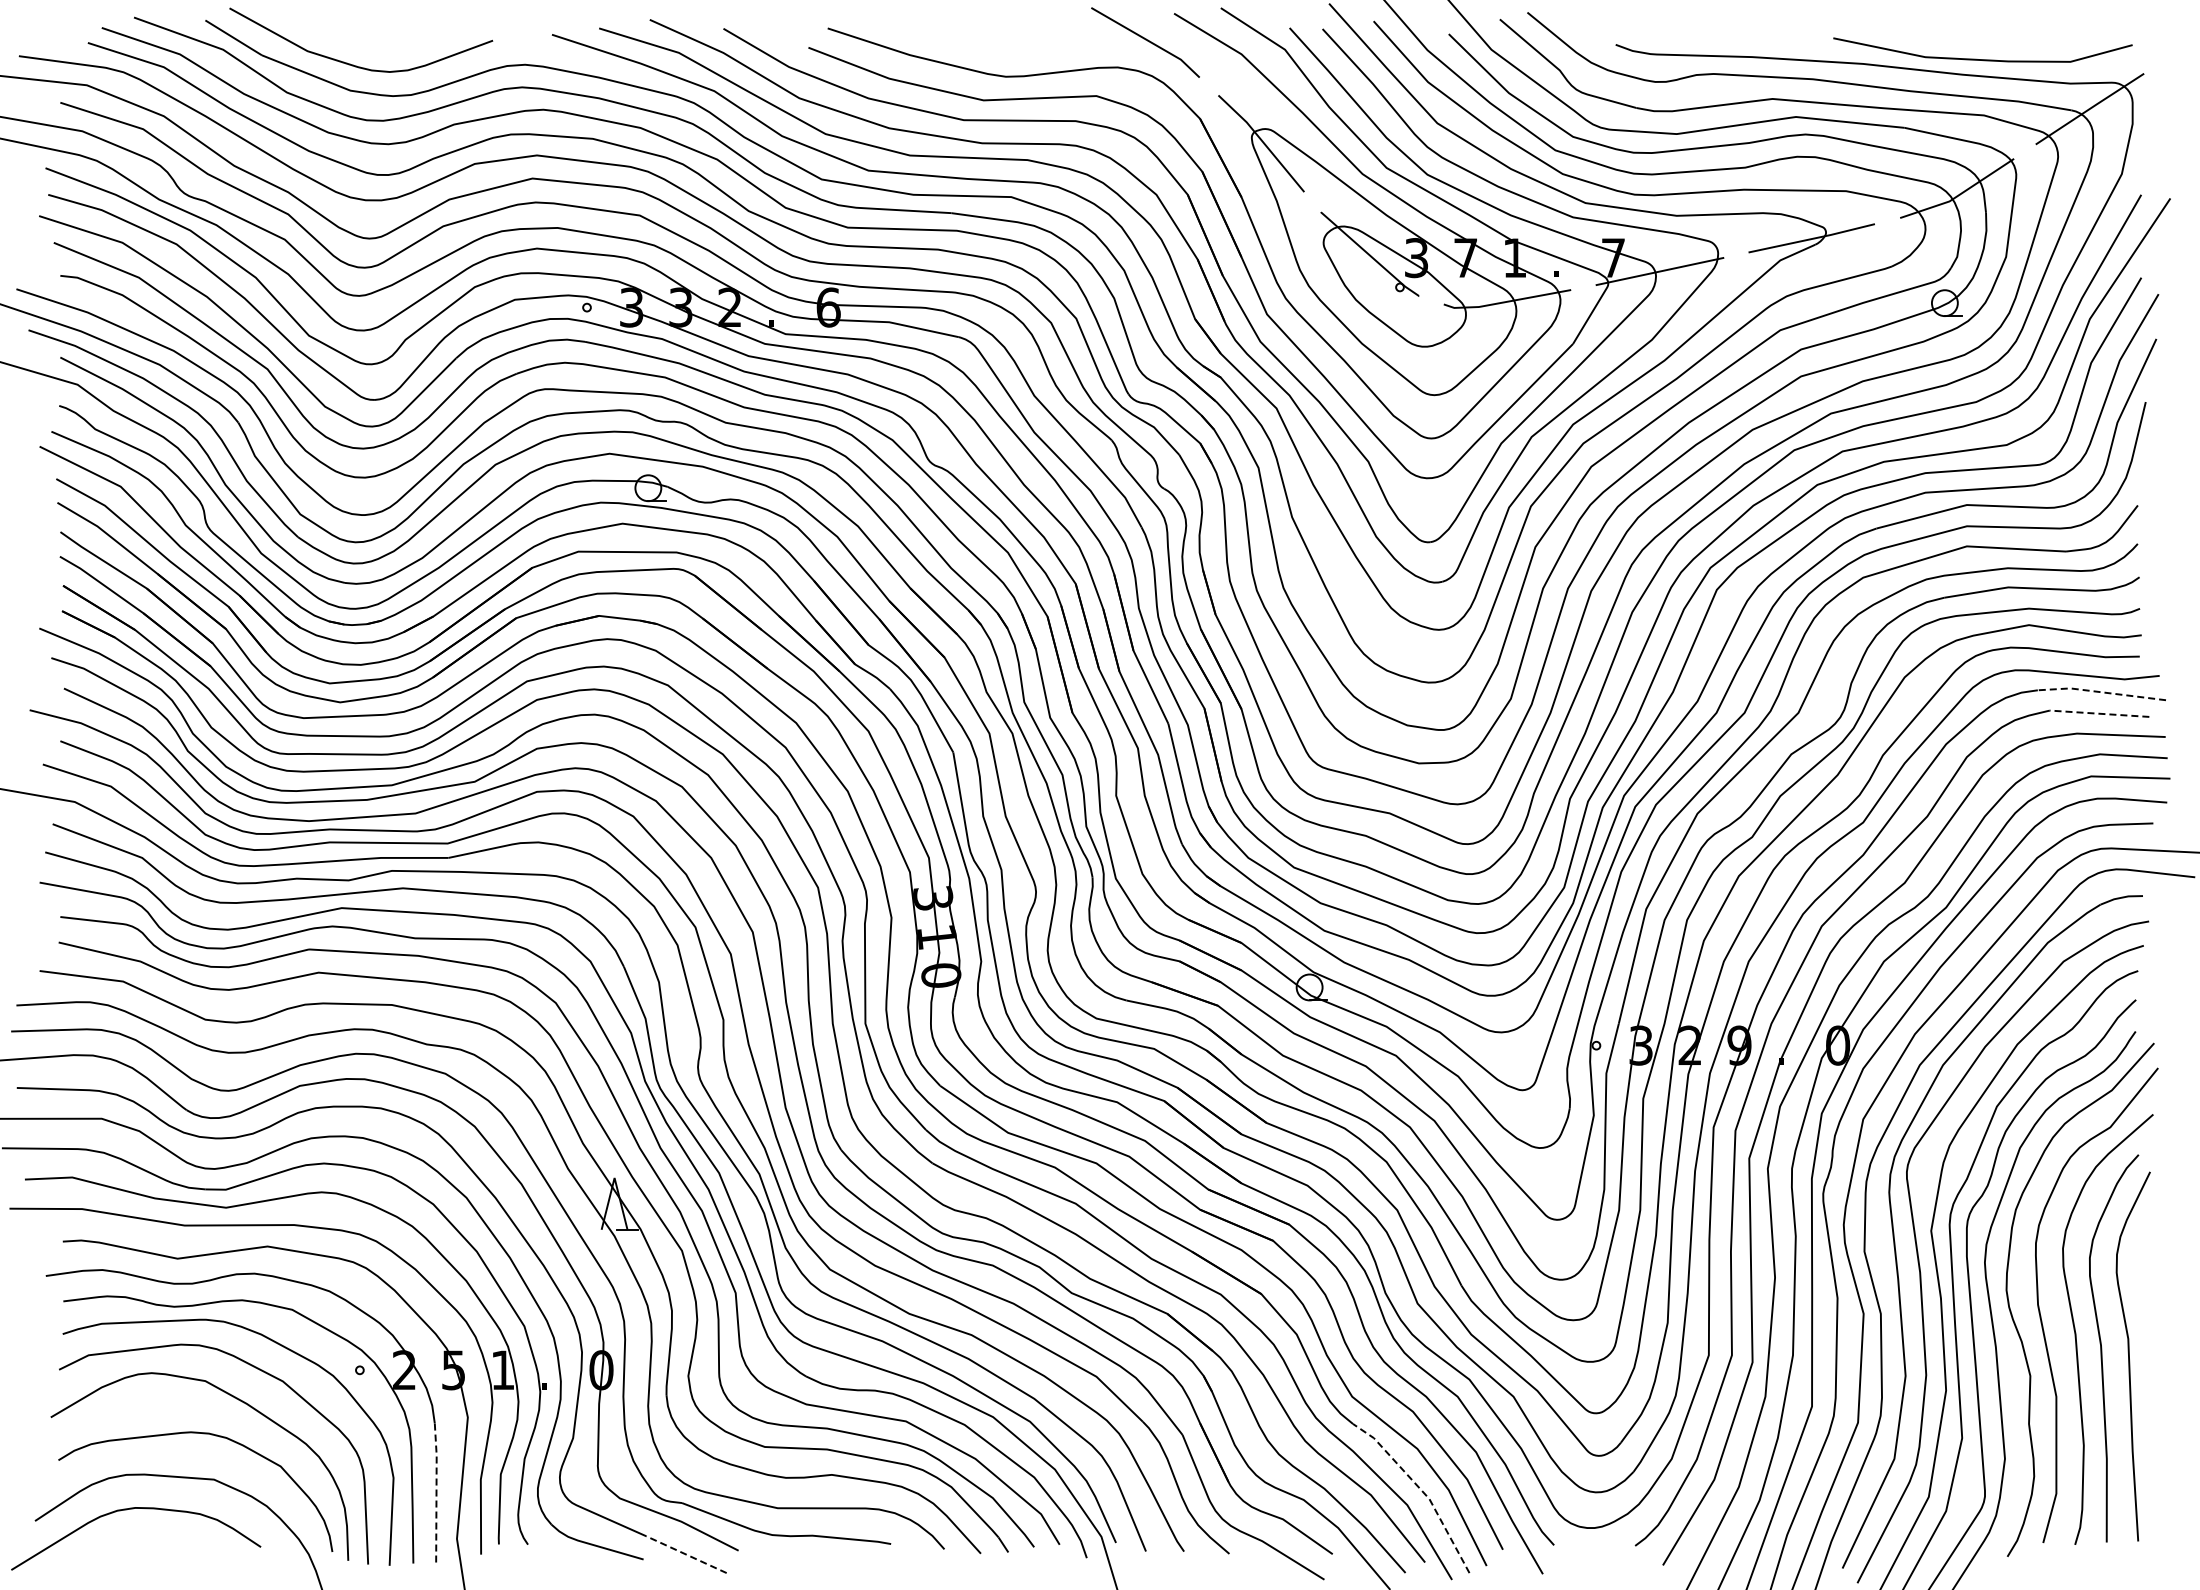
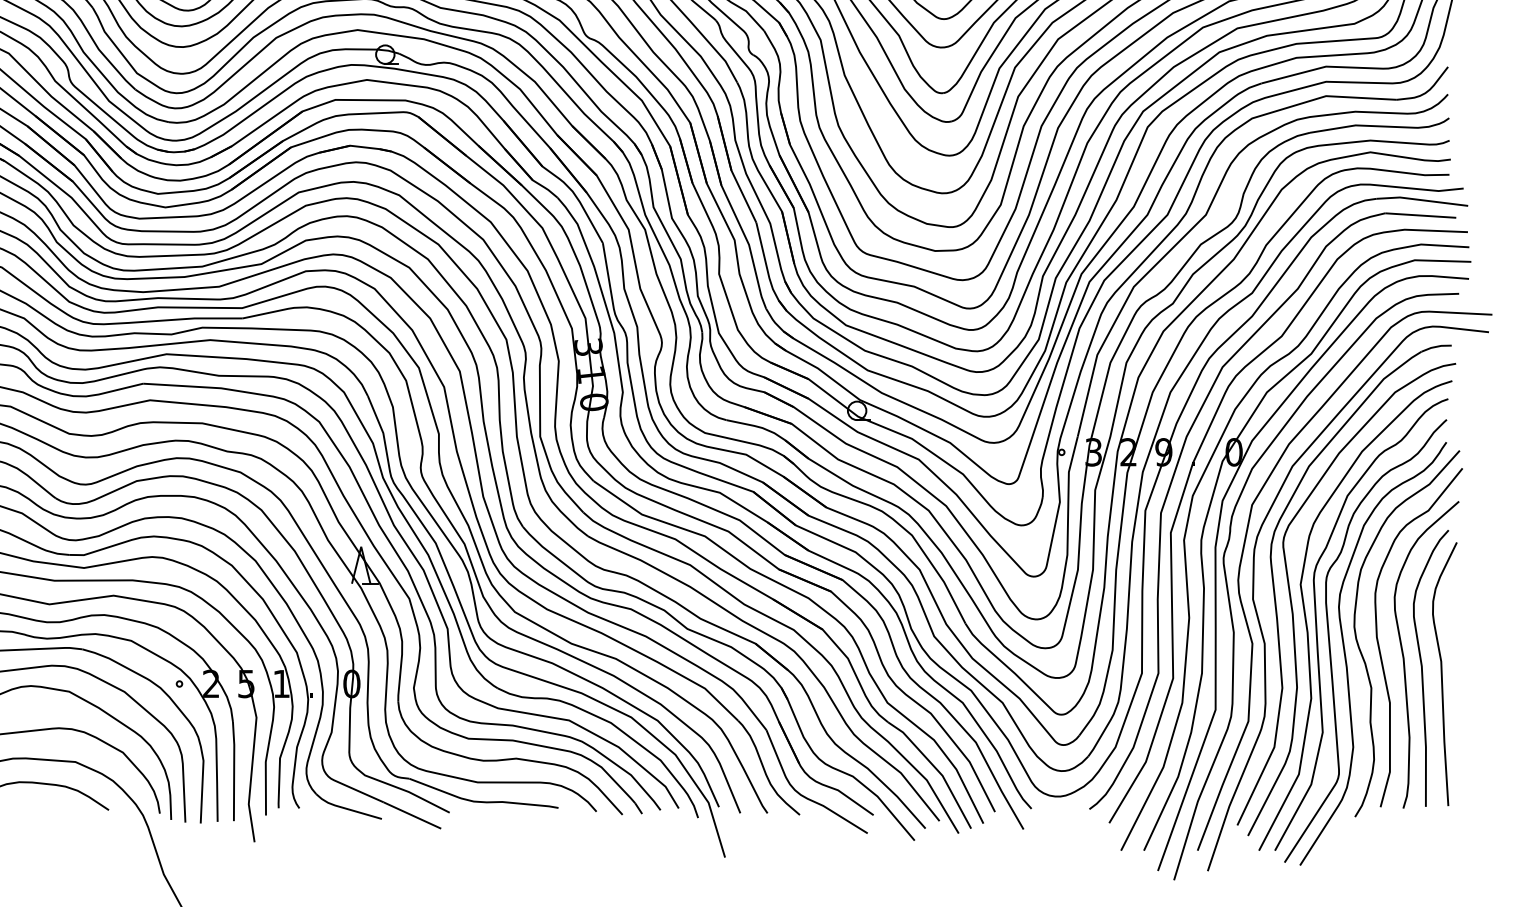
line: (2101, 692) -> (1422, 200), dashed -> solid
line: (2099, 713) -> (1420, 215), dashed -> solid
line: (1421, 1490) -> (936, 769), dashed -> solid
line: (436, 1491) -> (234, 770), dashed -> solid
line: (685, 1554) -> (411, 815), dashed -> solid

